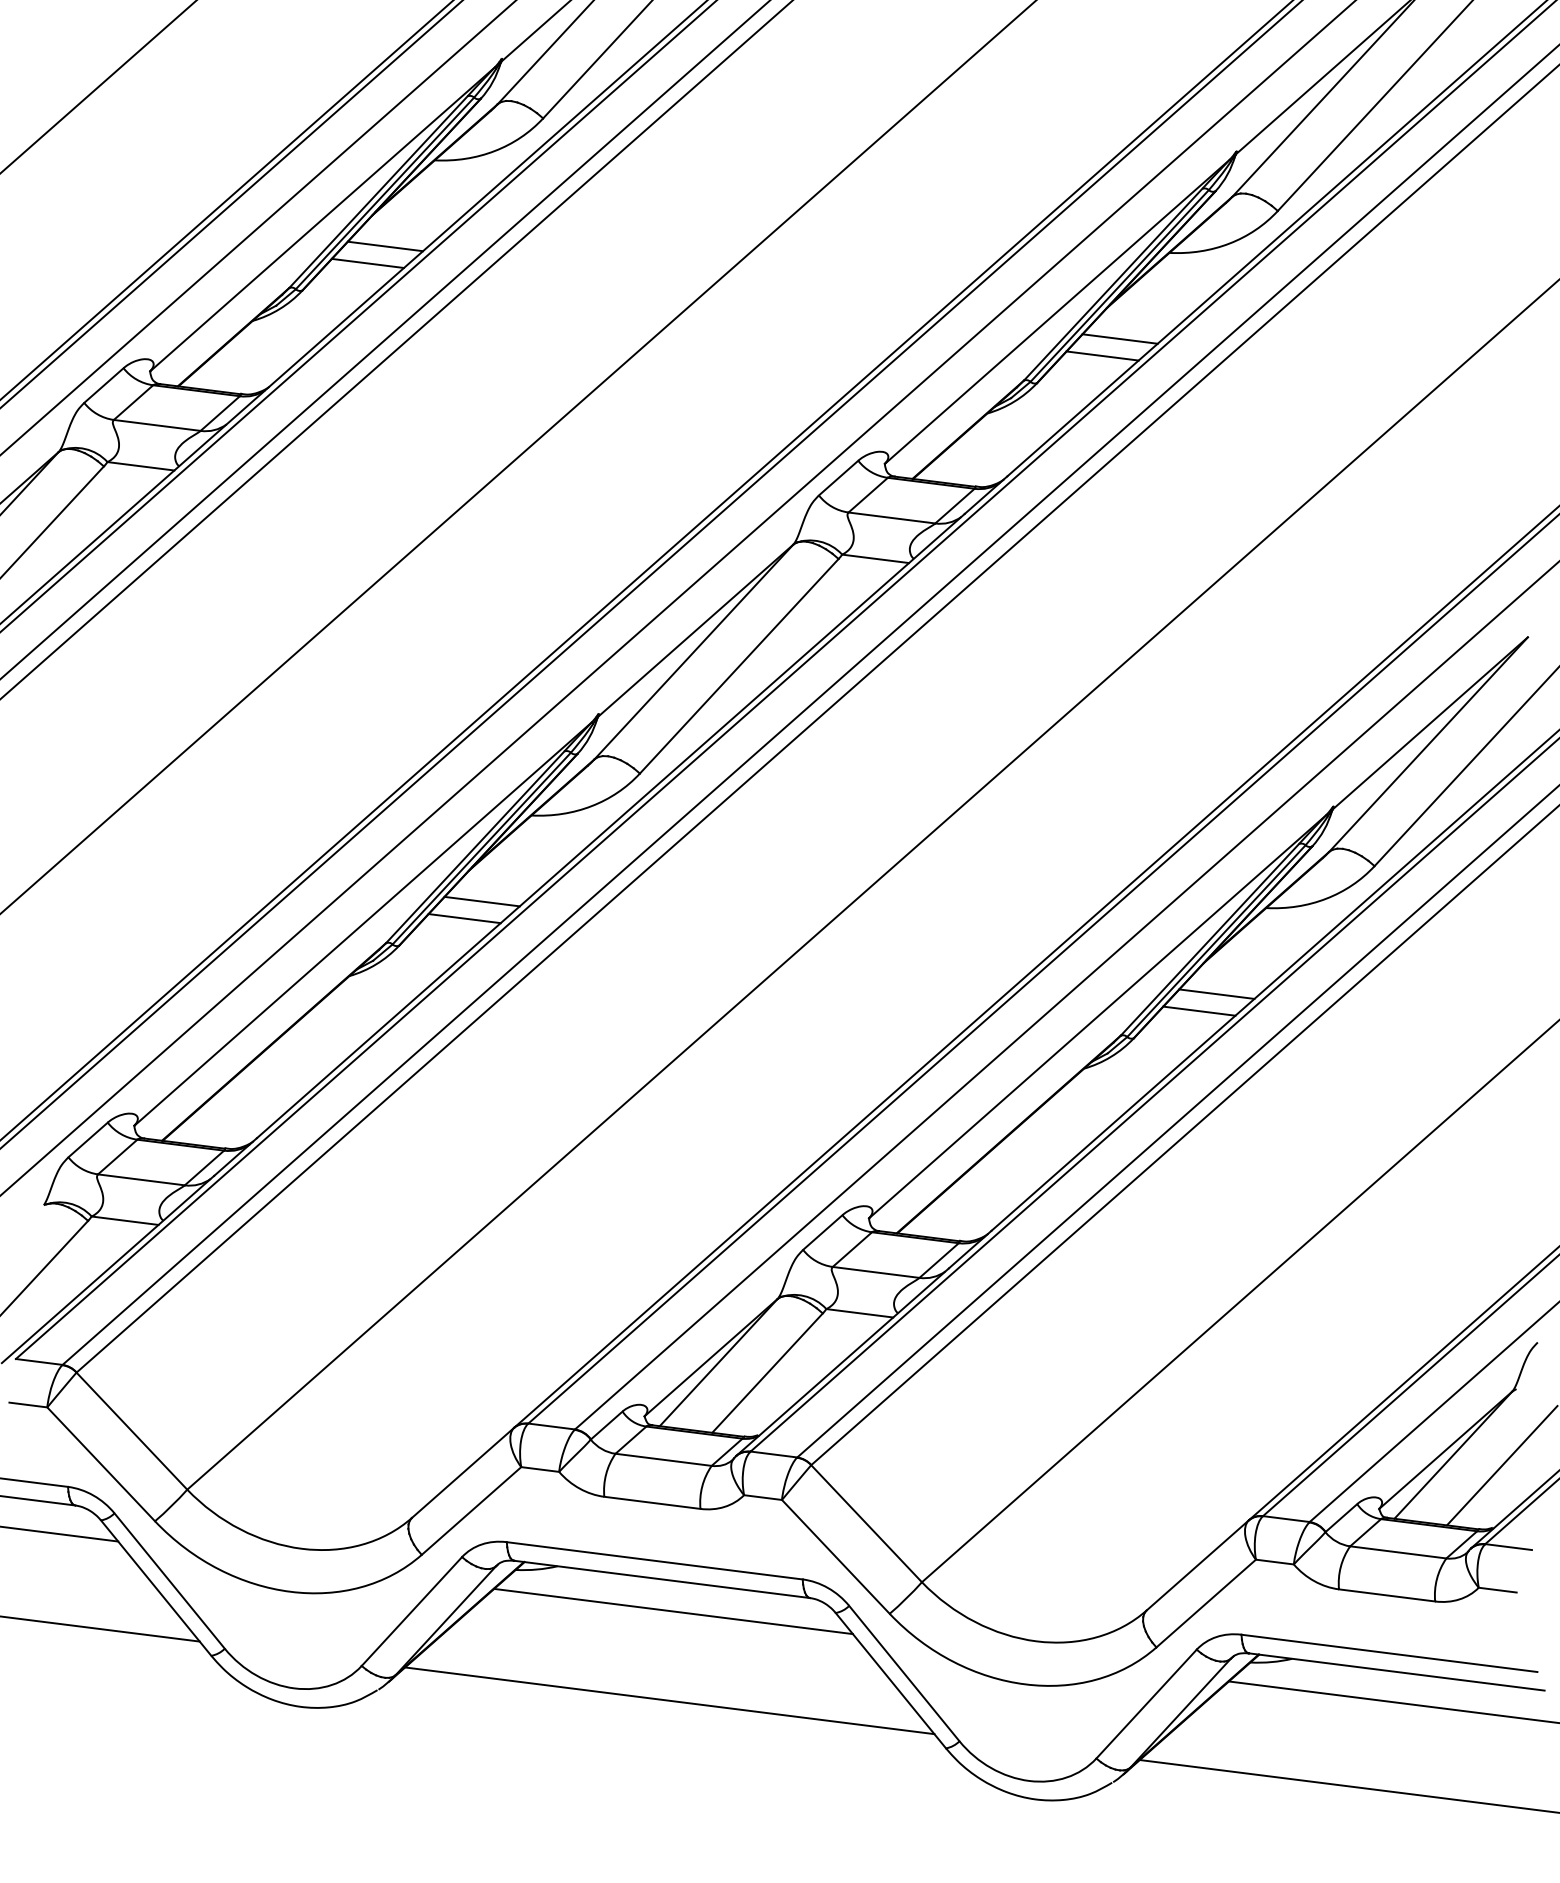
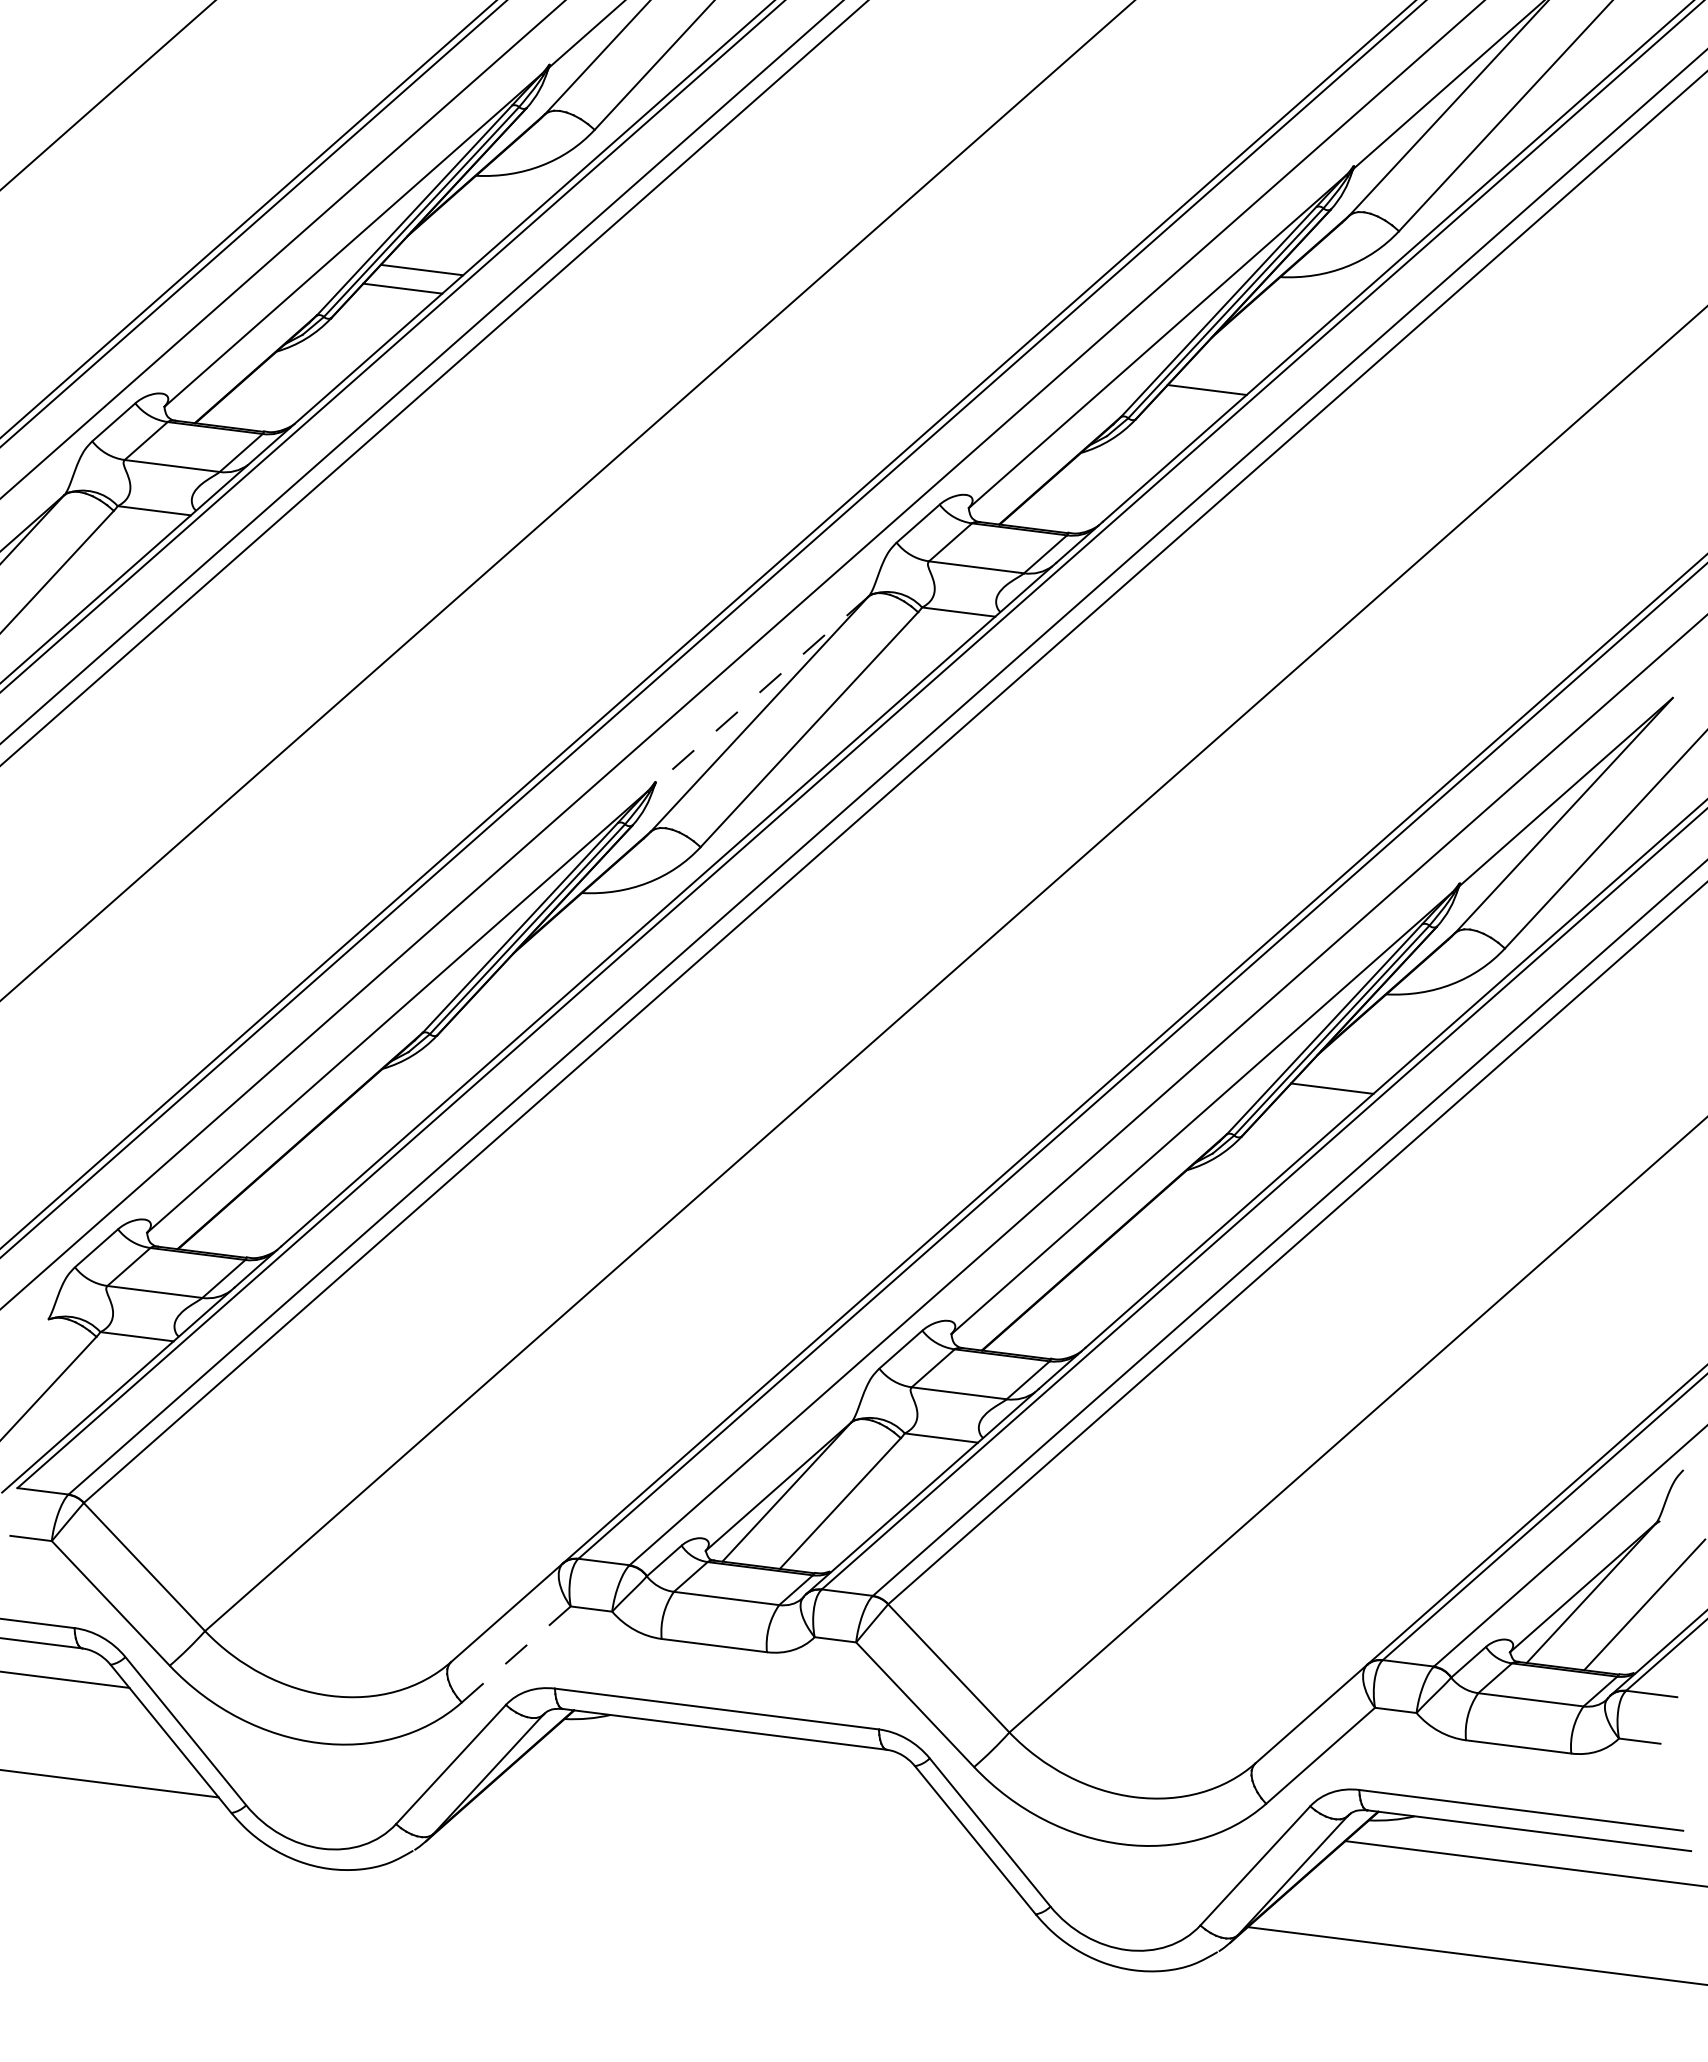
line: (1120, 339) -> (1226, 371), removed
line: (695, 631) -> (761, 691), solid -> dashed
line: (481, 901) -> (527, 987), removed
line: (464, 918) -> (508, 1005), removed
line: (1198, 1011) -> (1312, 1107), removed
line: (471, 1511) -> (516, 1654), solid -> dashed
line: (673, 1611) -> (737, 1764), removed
line: (669, 1700) -> (733, 1861), removed

